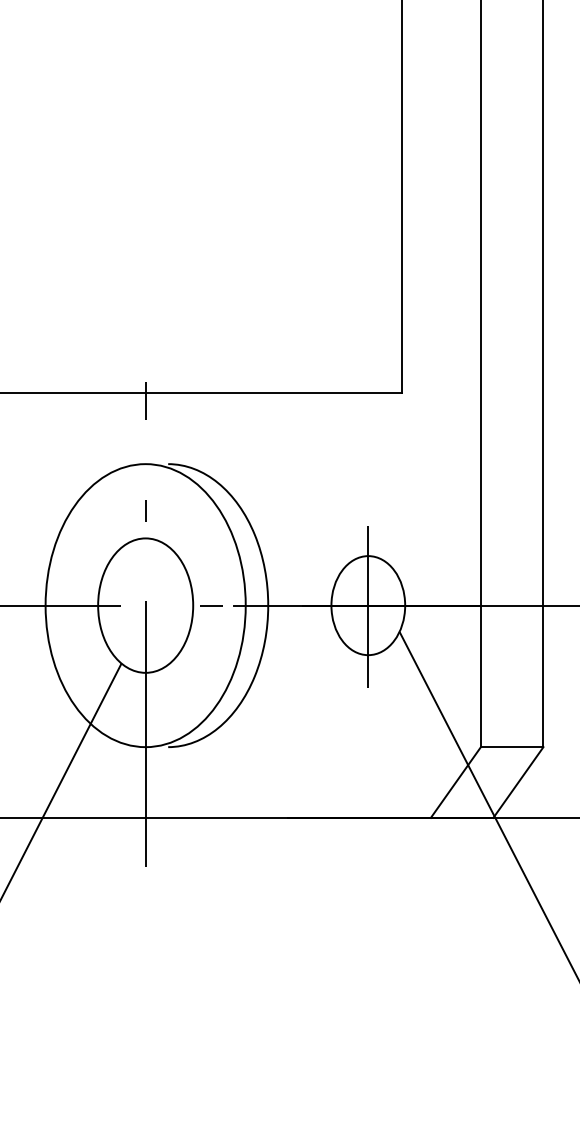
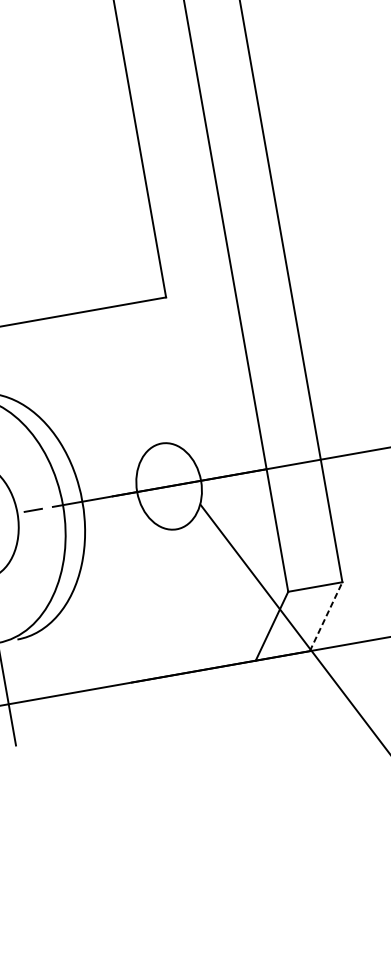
line: (368, 606) -> (169, 487), removed
line: (518, 782) -> (326, 616), solid -> dashed

